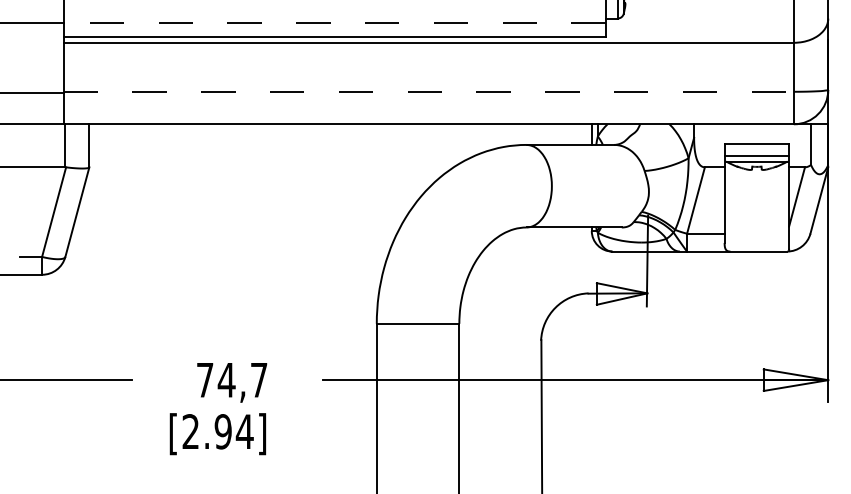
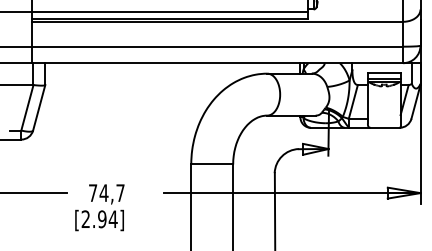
line: (333, 22) -> (169, 11), dashed -> solid
line: (430, 91) -> (218, 46), dashed -> solid
text: (217, 408) -> (99, 207), moved

